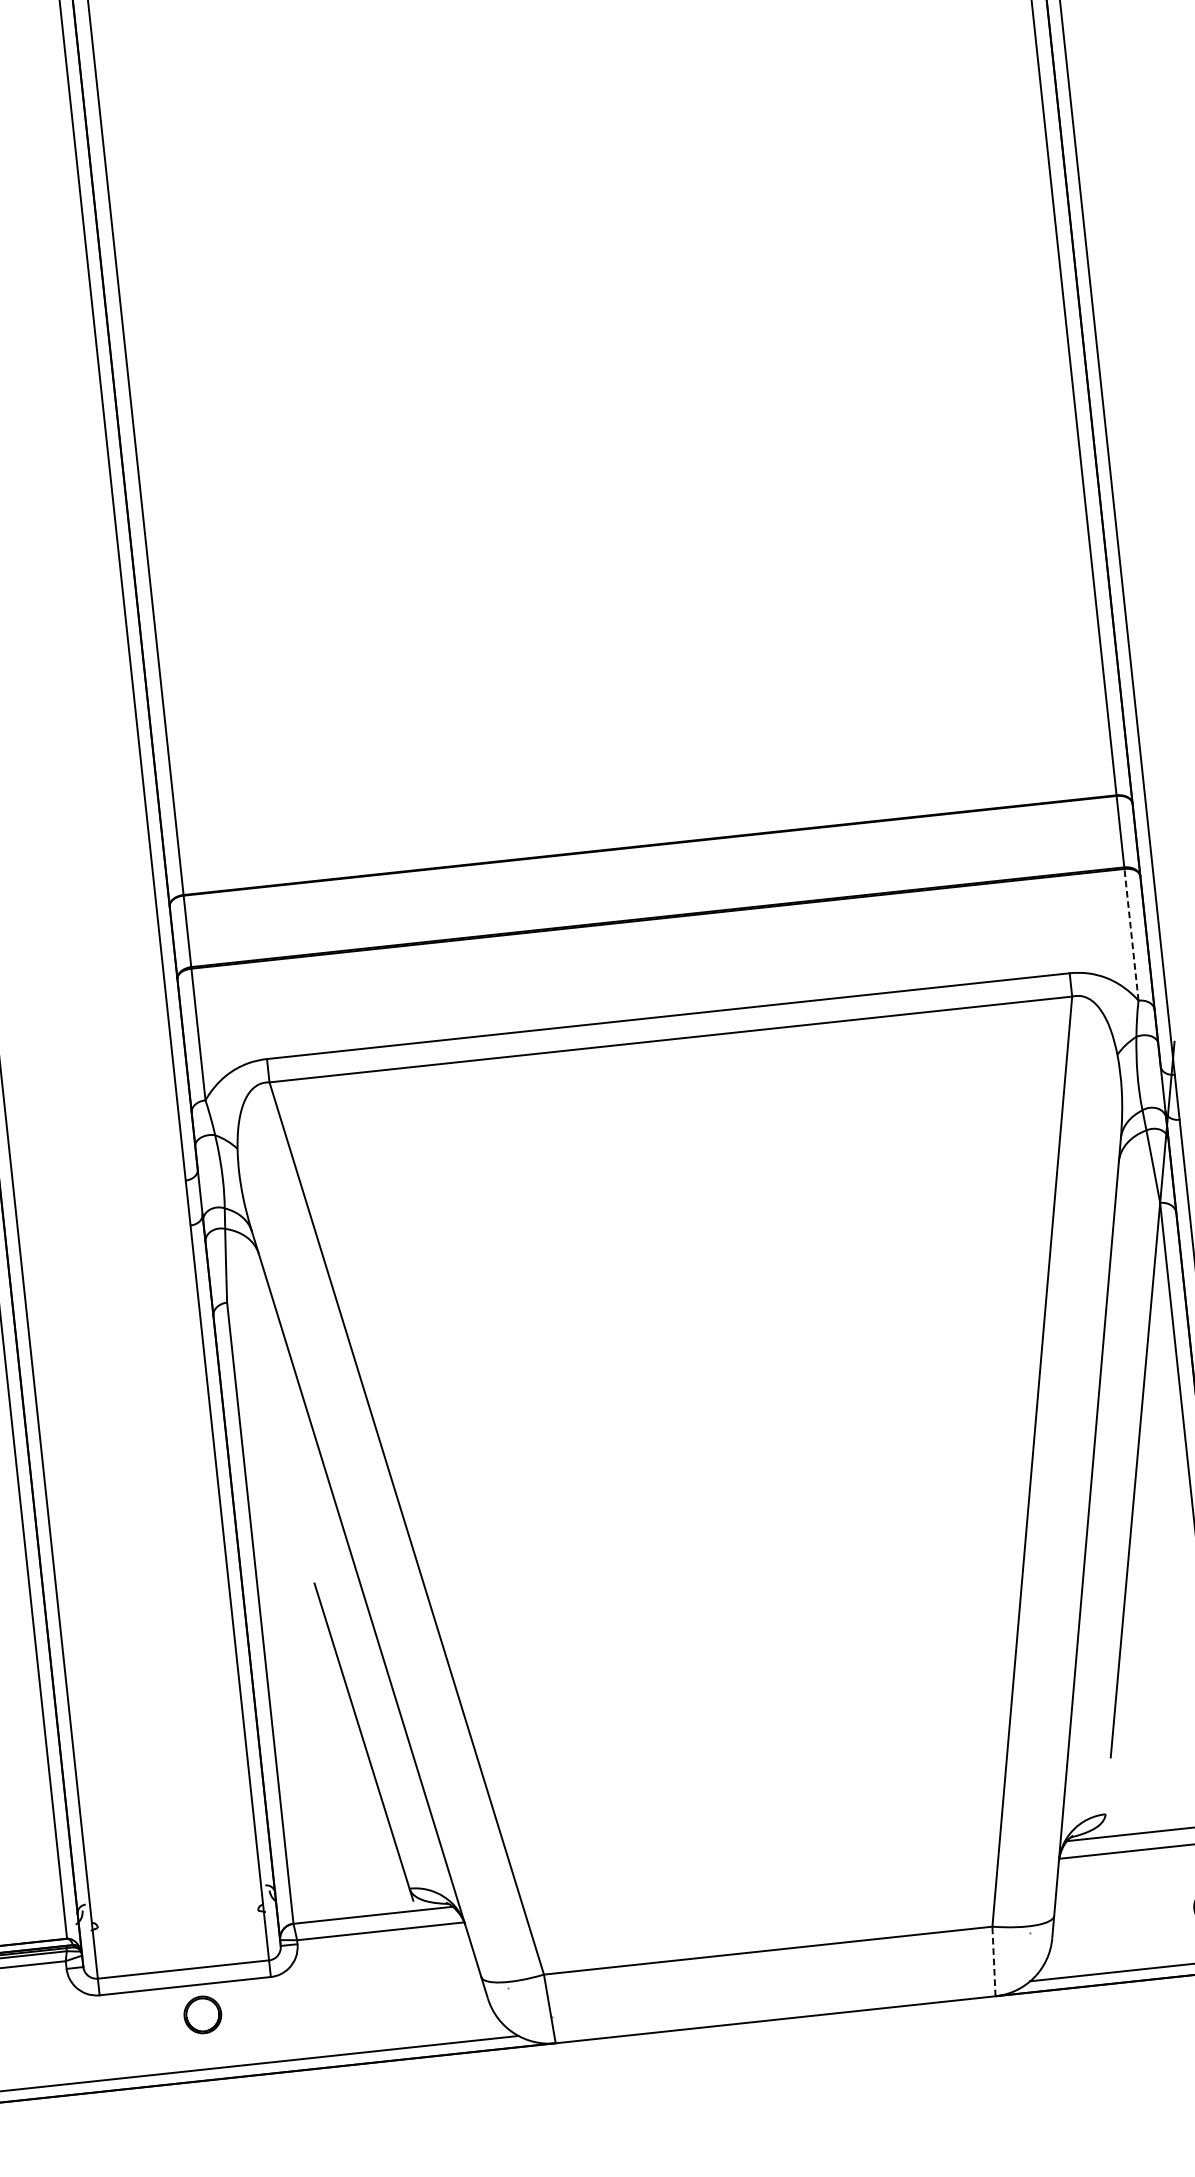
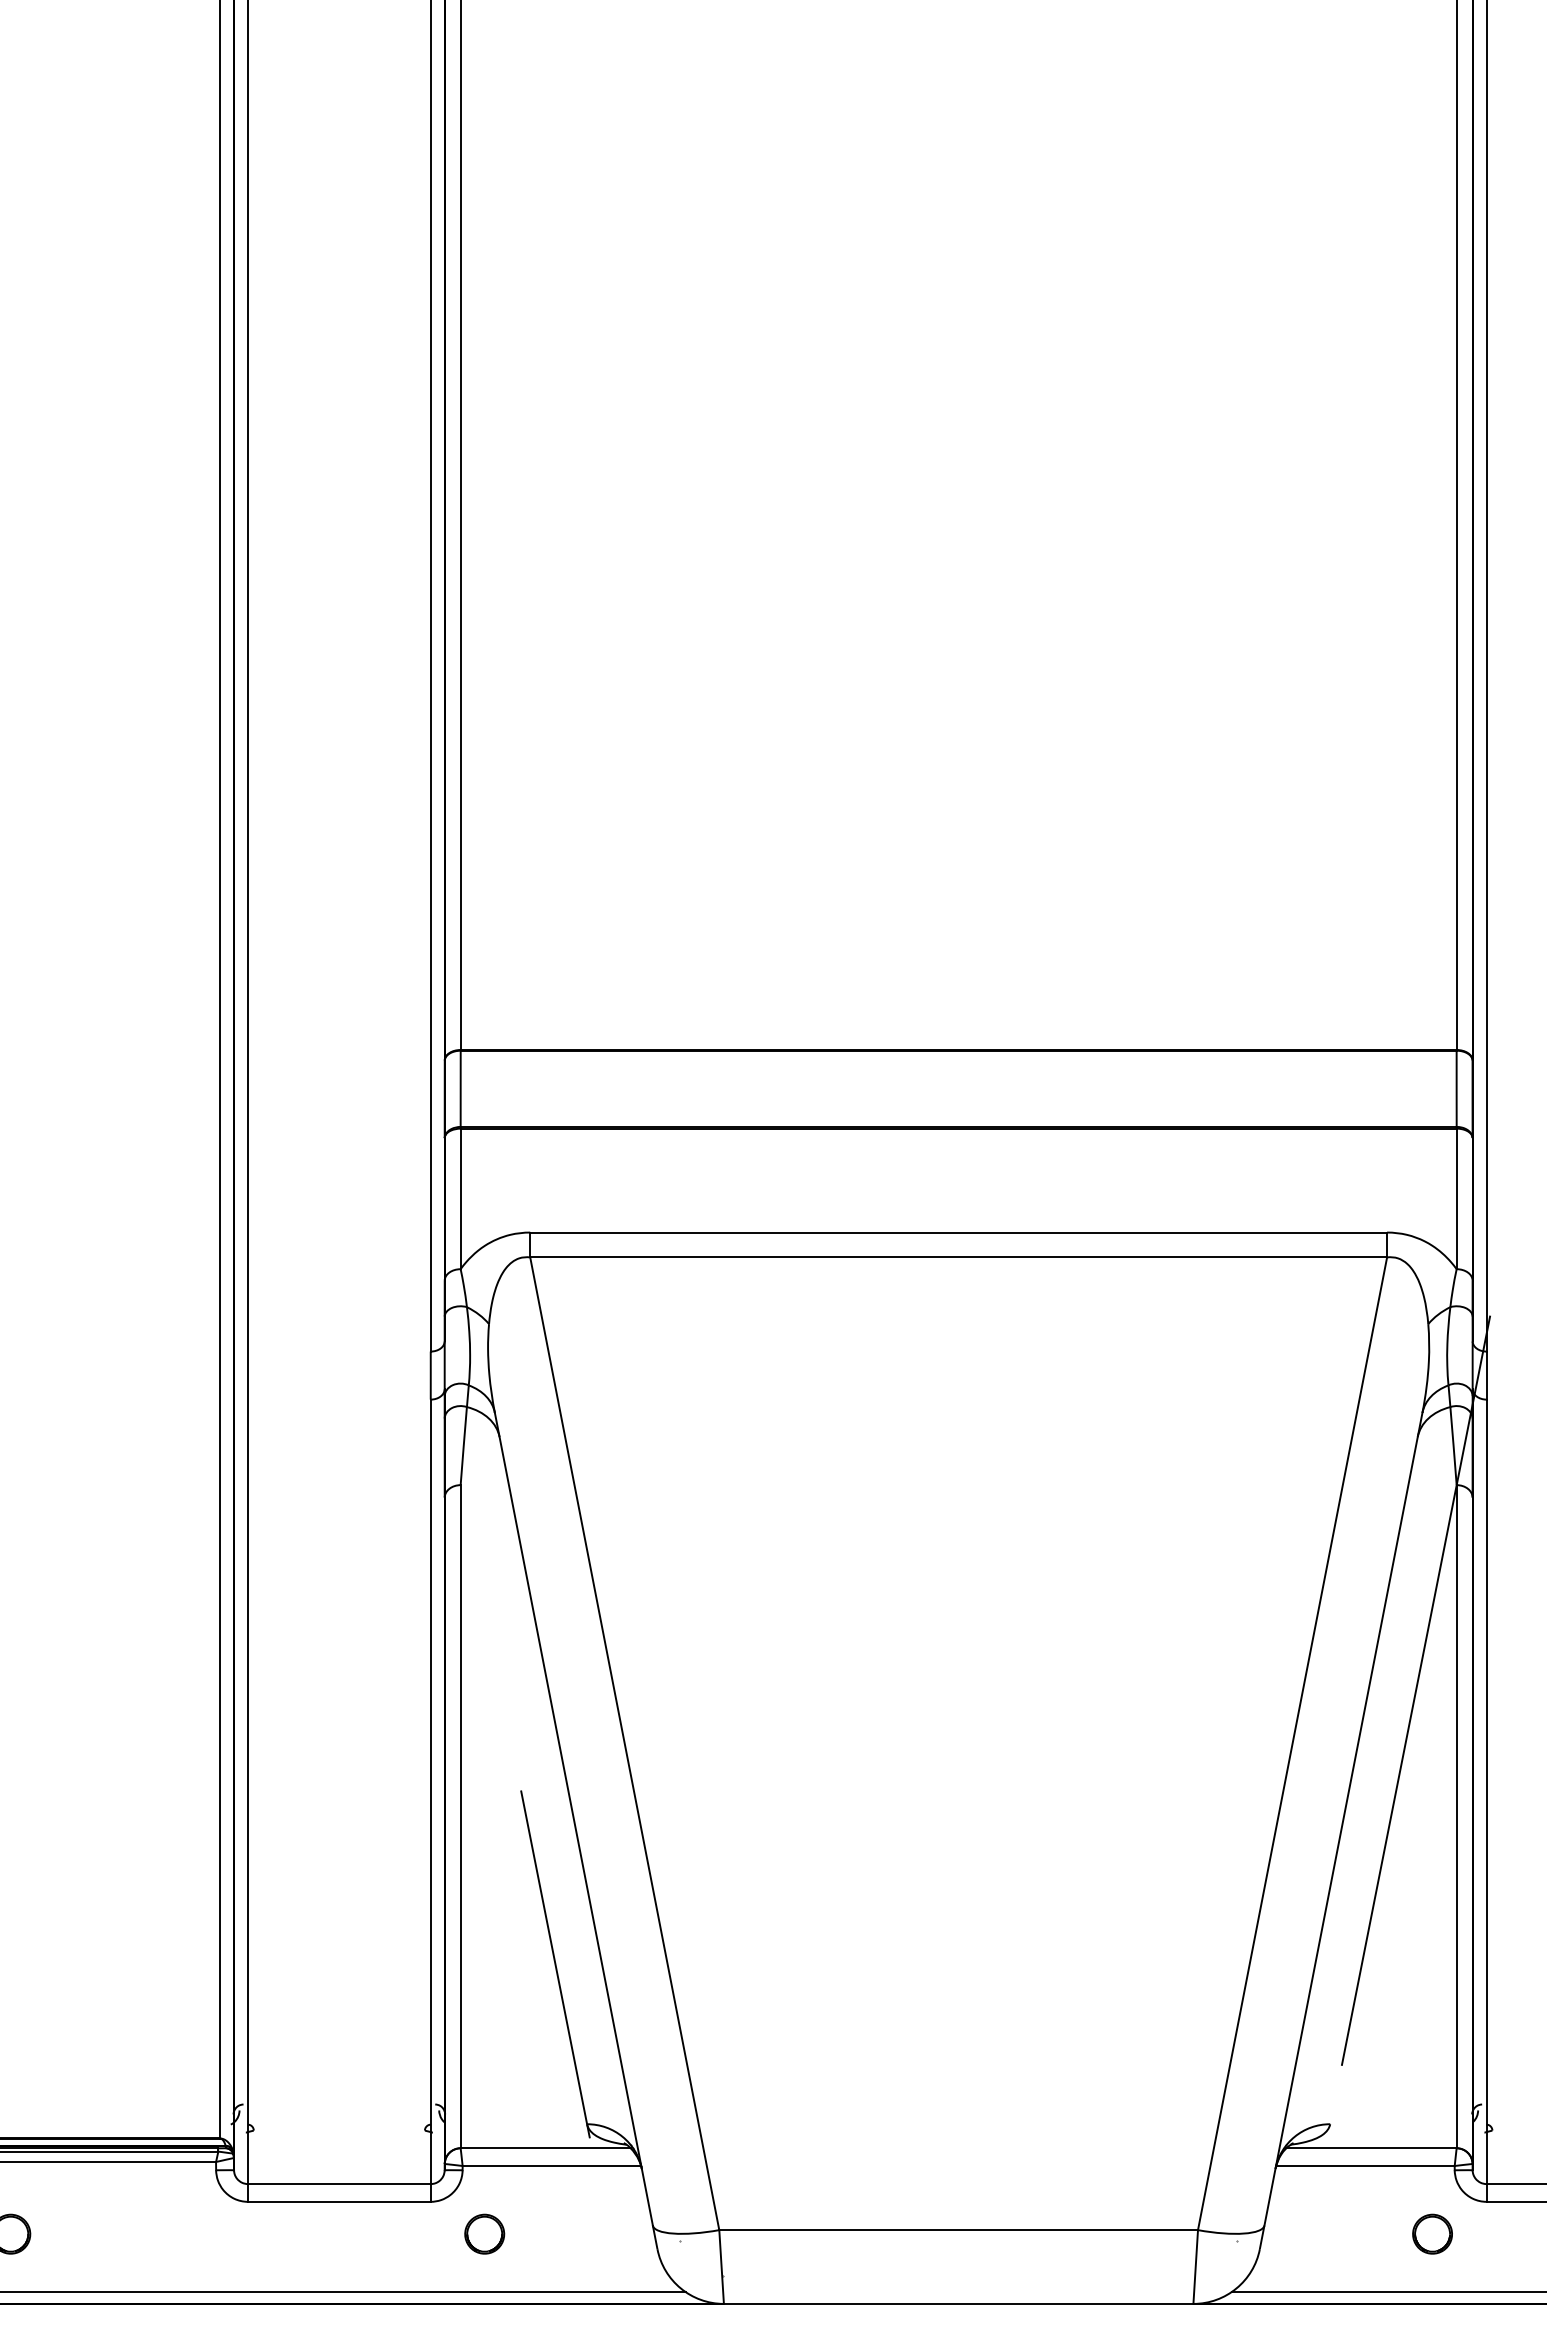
line: (1131, 934) -> (1456, 1198), dashed -> solid
line: (993, 1961) -> (1195, 2267), dashed -> solid
part: (202, 2014) -> (484, 2233), moved

